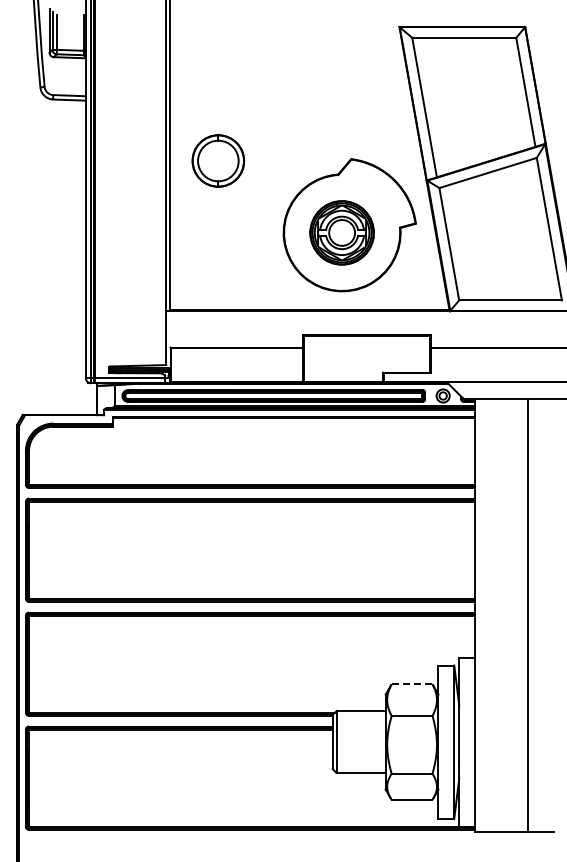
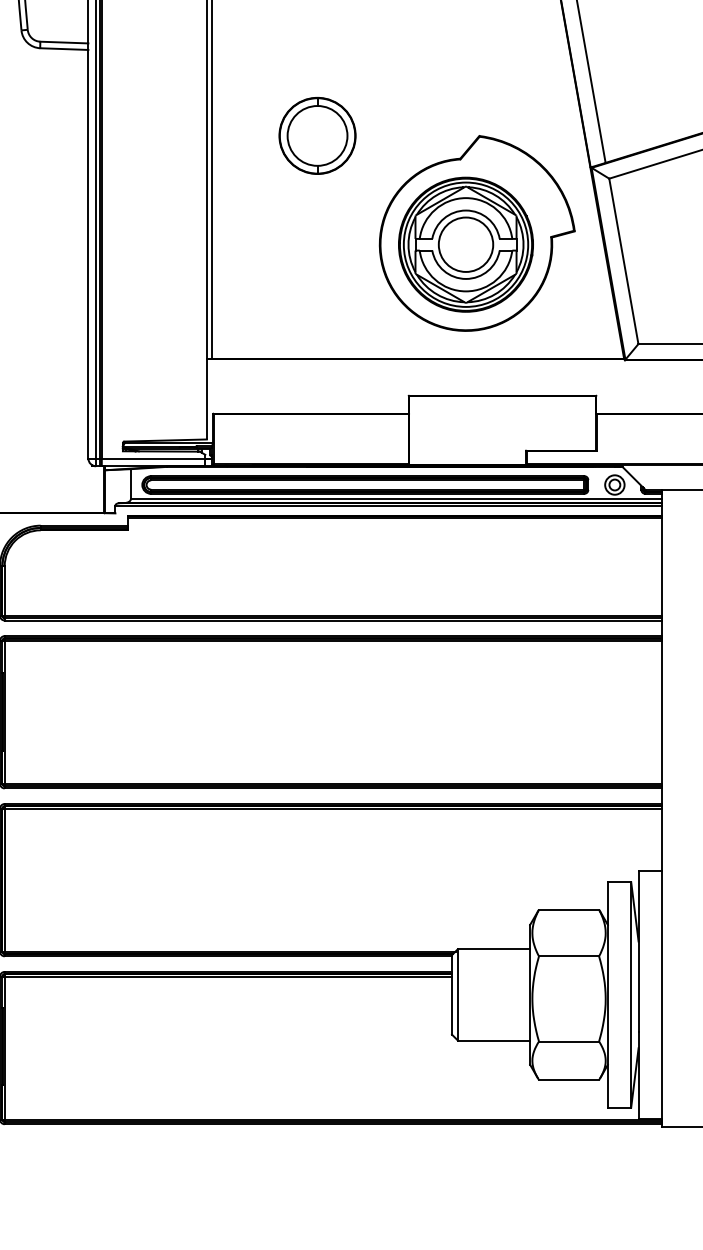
part: (218, 160) -> (317, 135), moved
part: (341, 232) -> (465, 244), size x1.43
line: (411, 684) -> (568, 910), dashed -> solid

